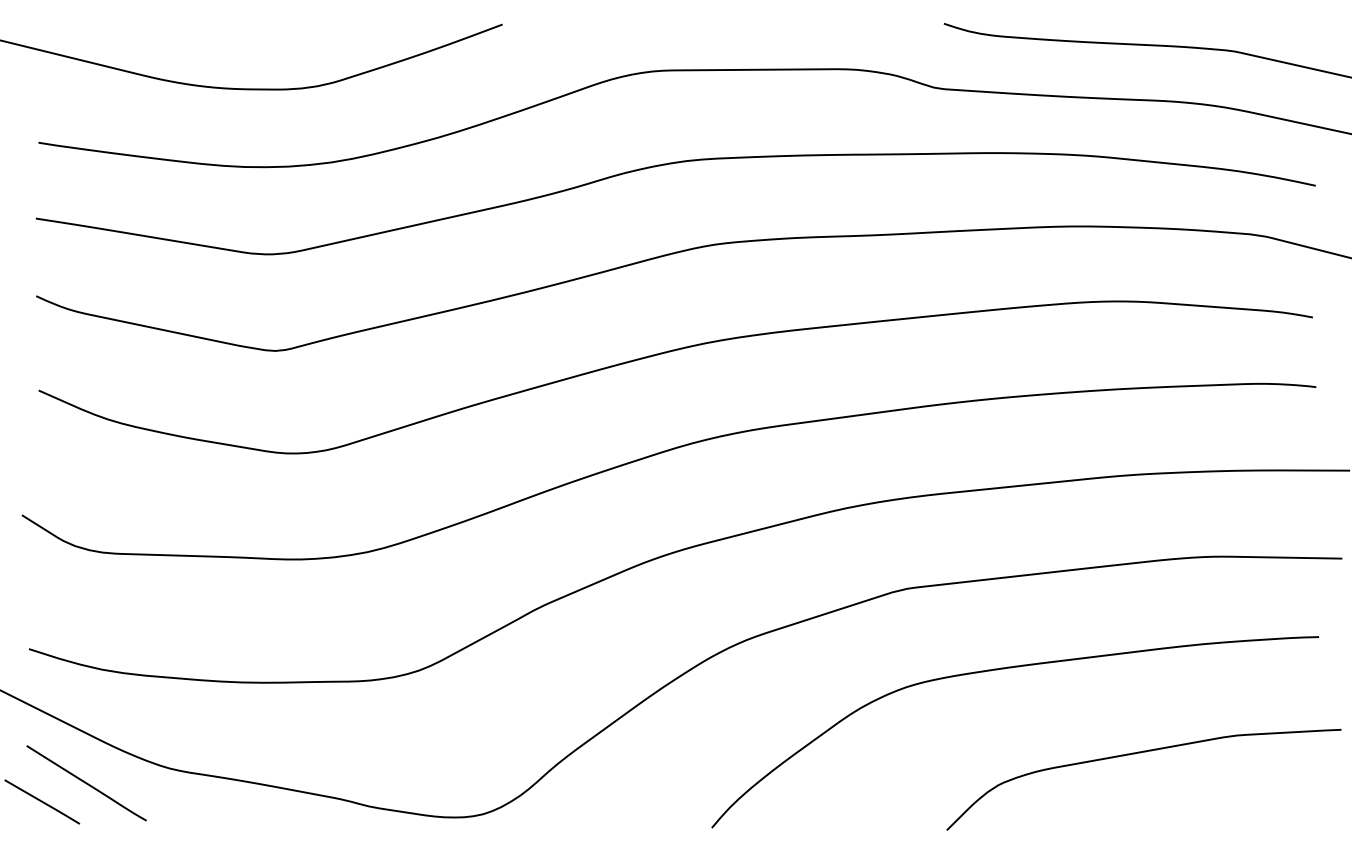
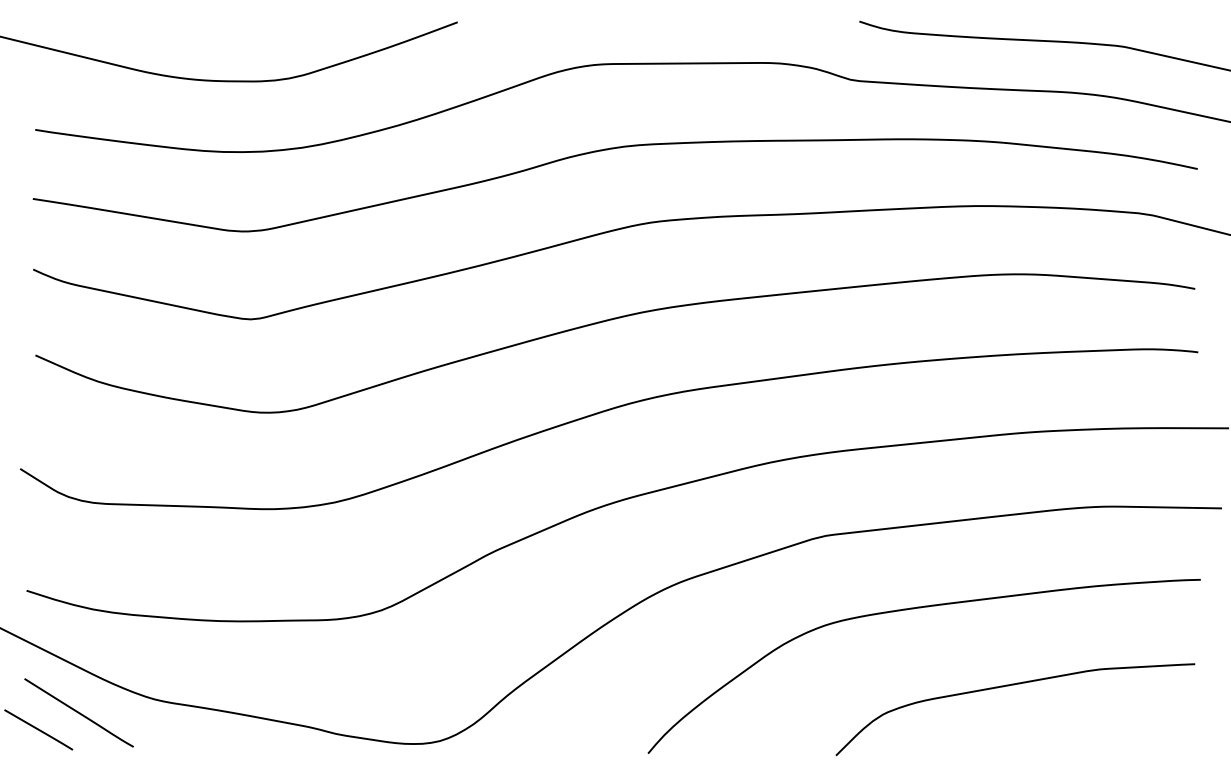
curve: (1137, 754) -> (1009, 686), moved

